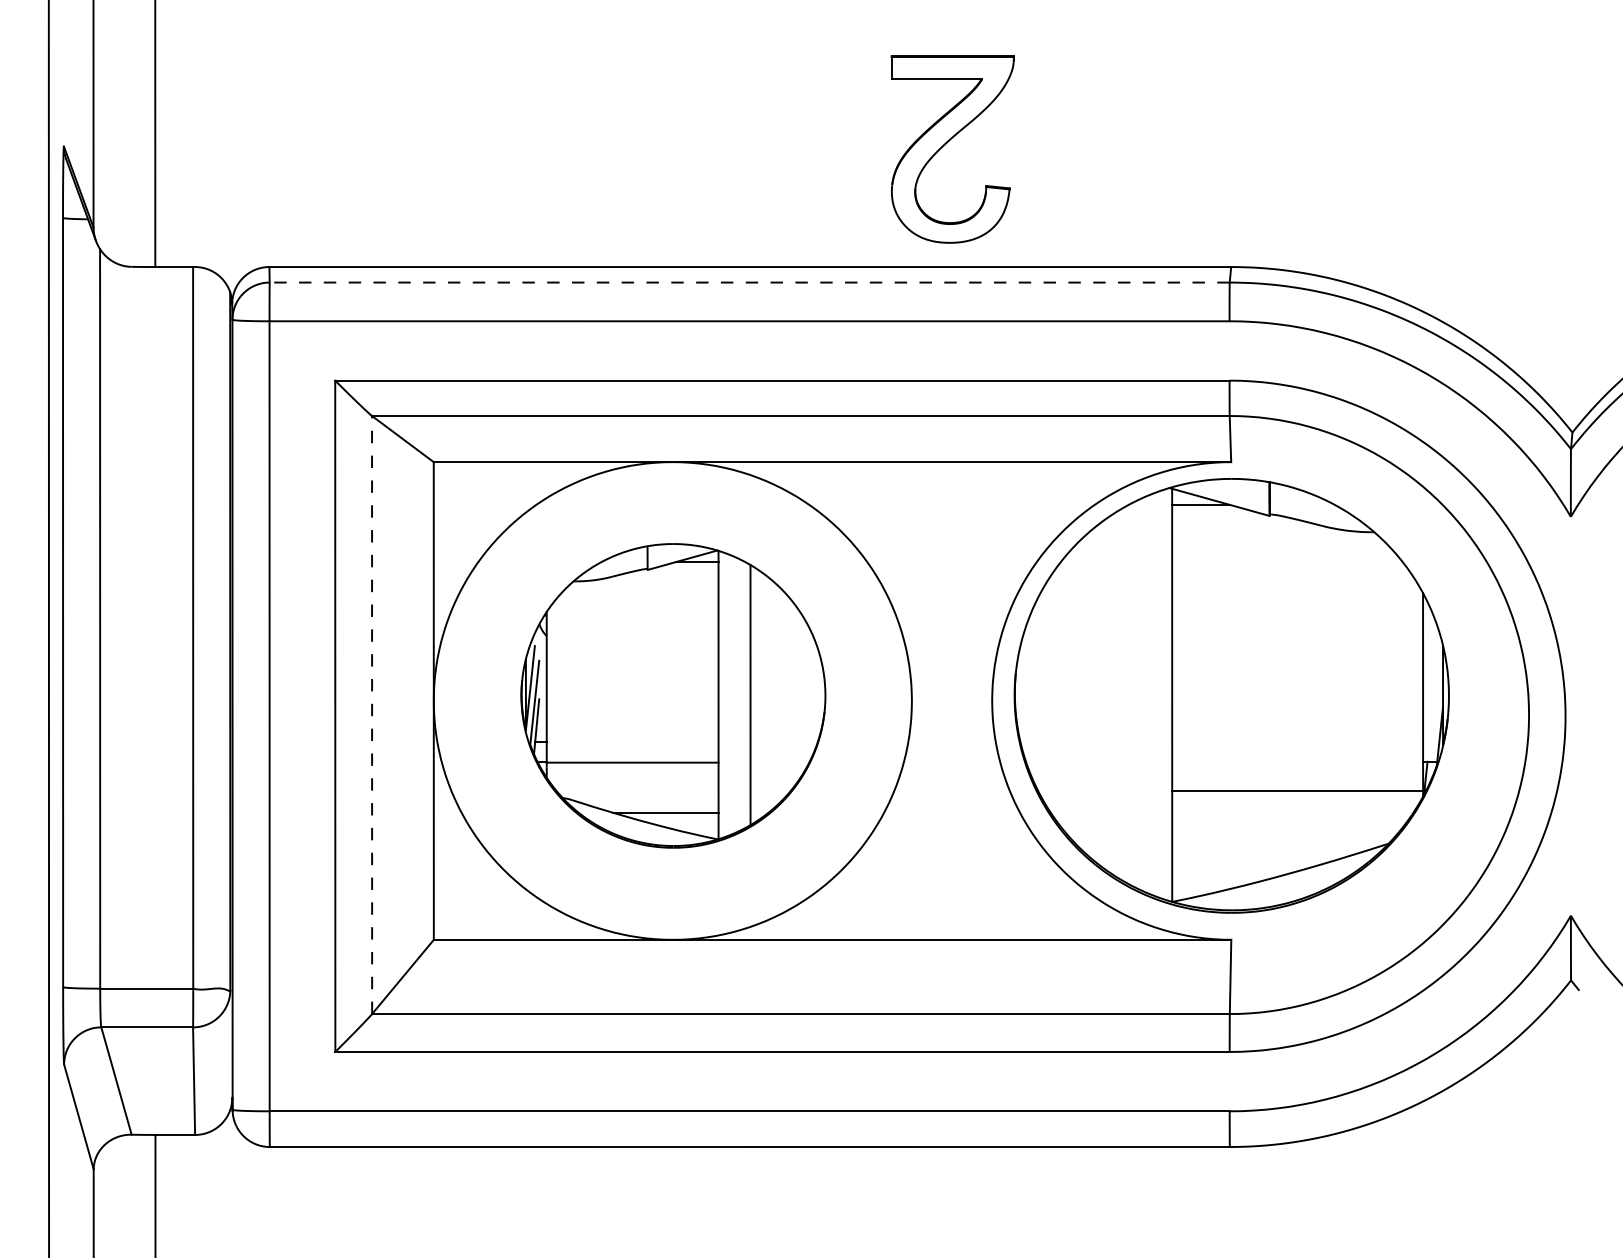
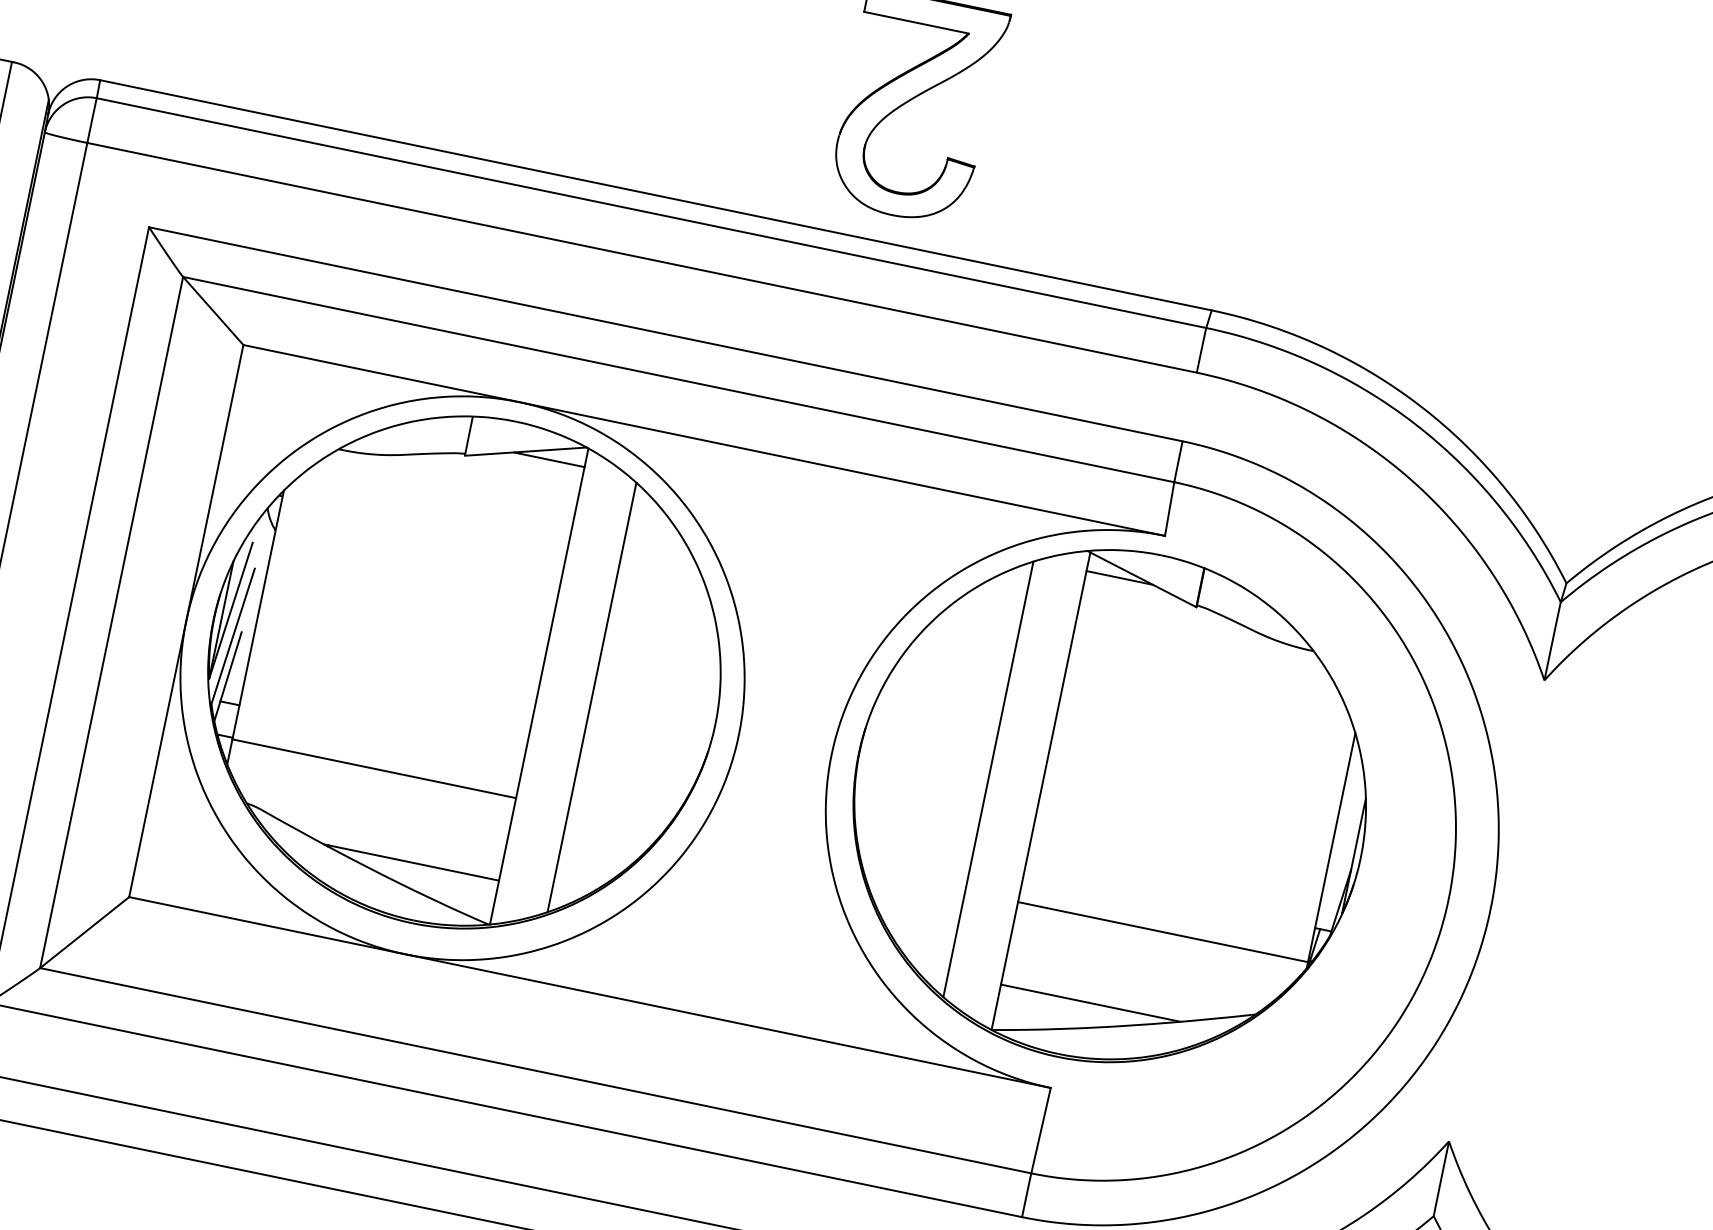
line: (749, 282) -> (651, 212), dashed -> solid
line: (1126, 694) -> (988, 779), added
part: (673, 695) -> (464, 672), size x1.43
line: (372, 714) -> (112, 622), dashed -> solid
line: (1249, 862) -> (1090, 1002), added

